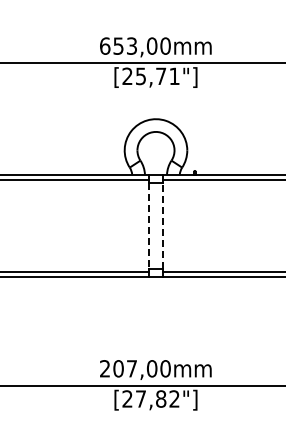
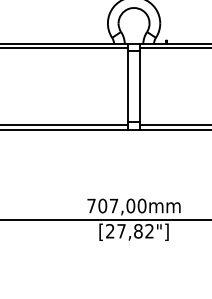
line: (149, 226) -> (128, 87), dashed -> solid
line: (162, 226) -> (139, 87), dashed -> solid
text: (104, 368) -> (91, 205), 207,00mm -> 707,00mm

